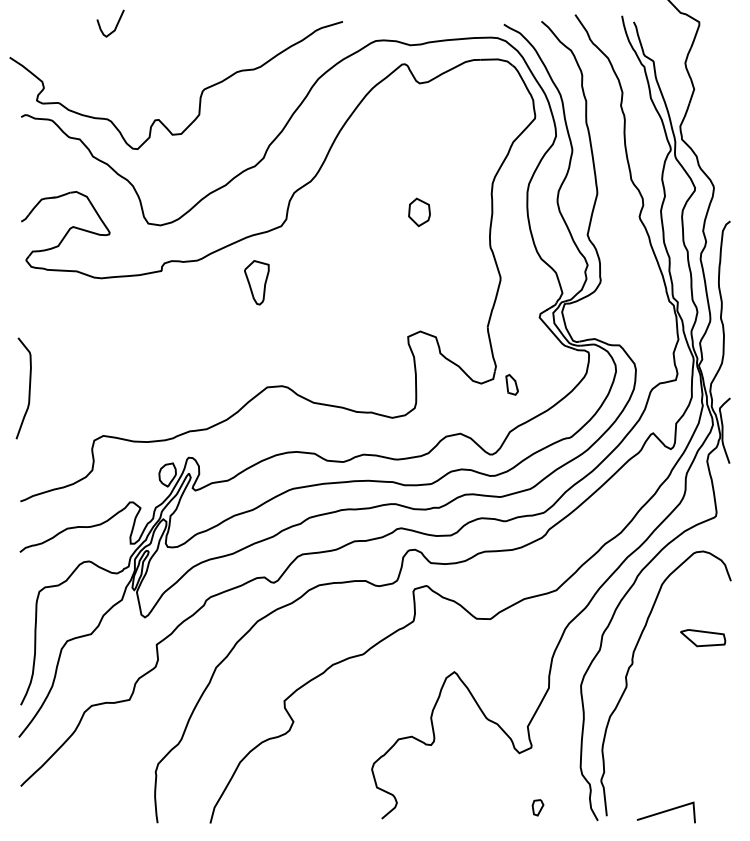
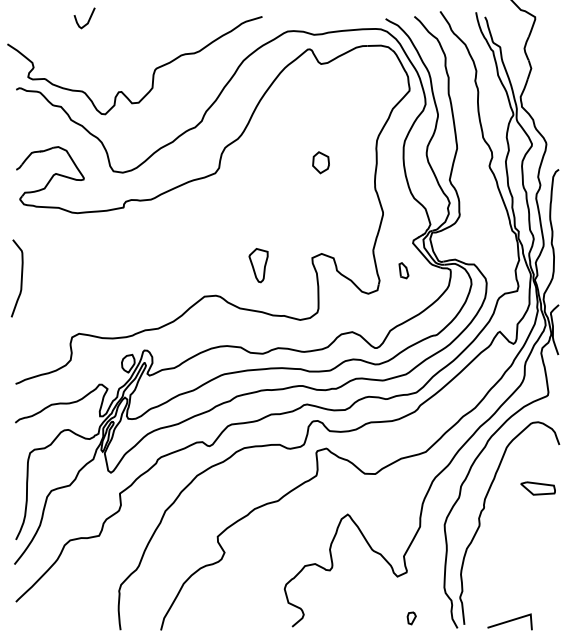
part: (256, 282) -> (258, 265), moved
part: (511, 384) -> (403, 270), moved
curve: (28, 389) -> (20, 279), moved

